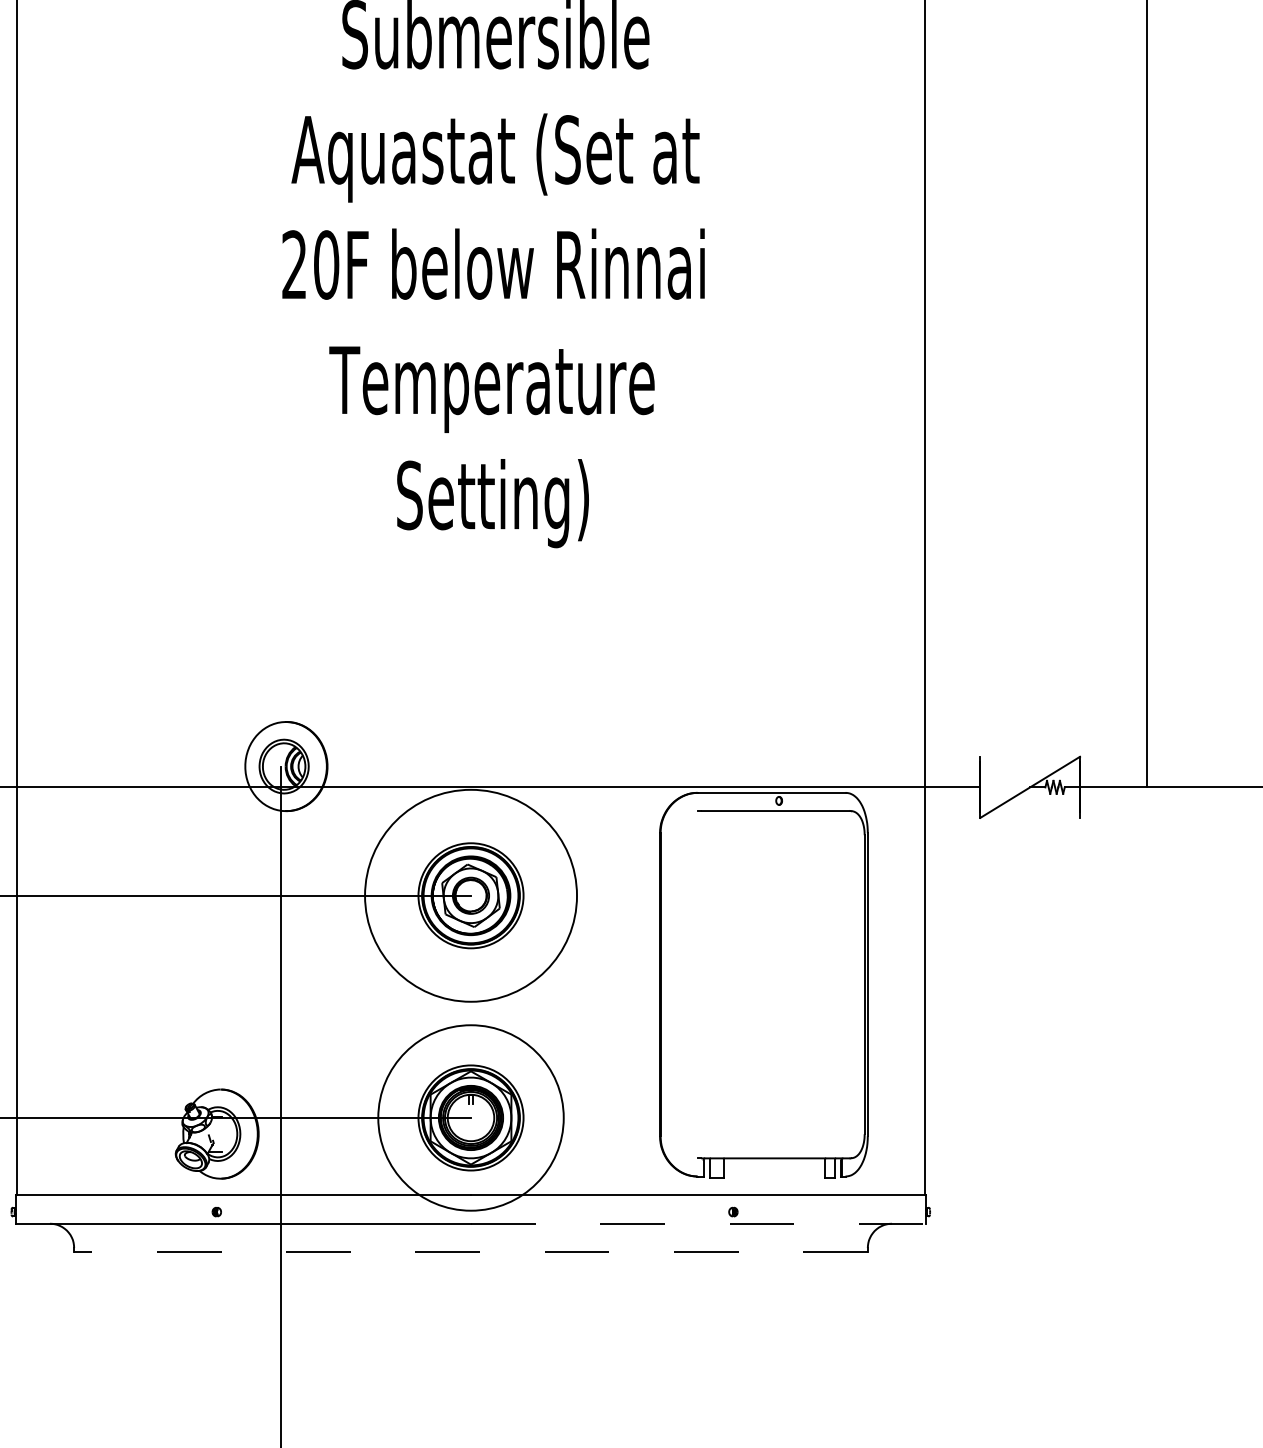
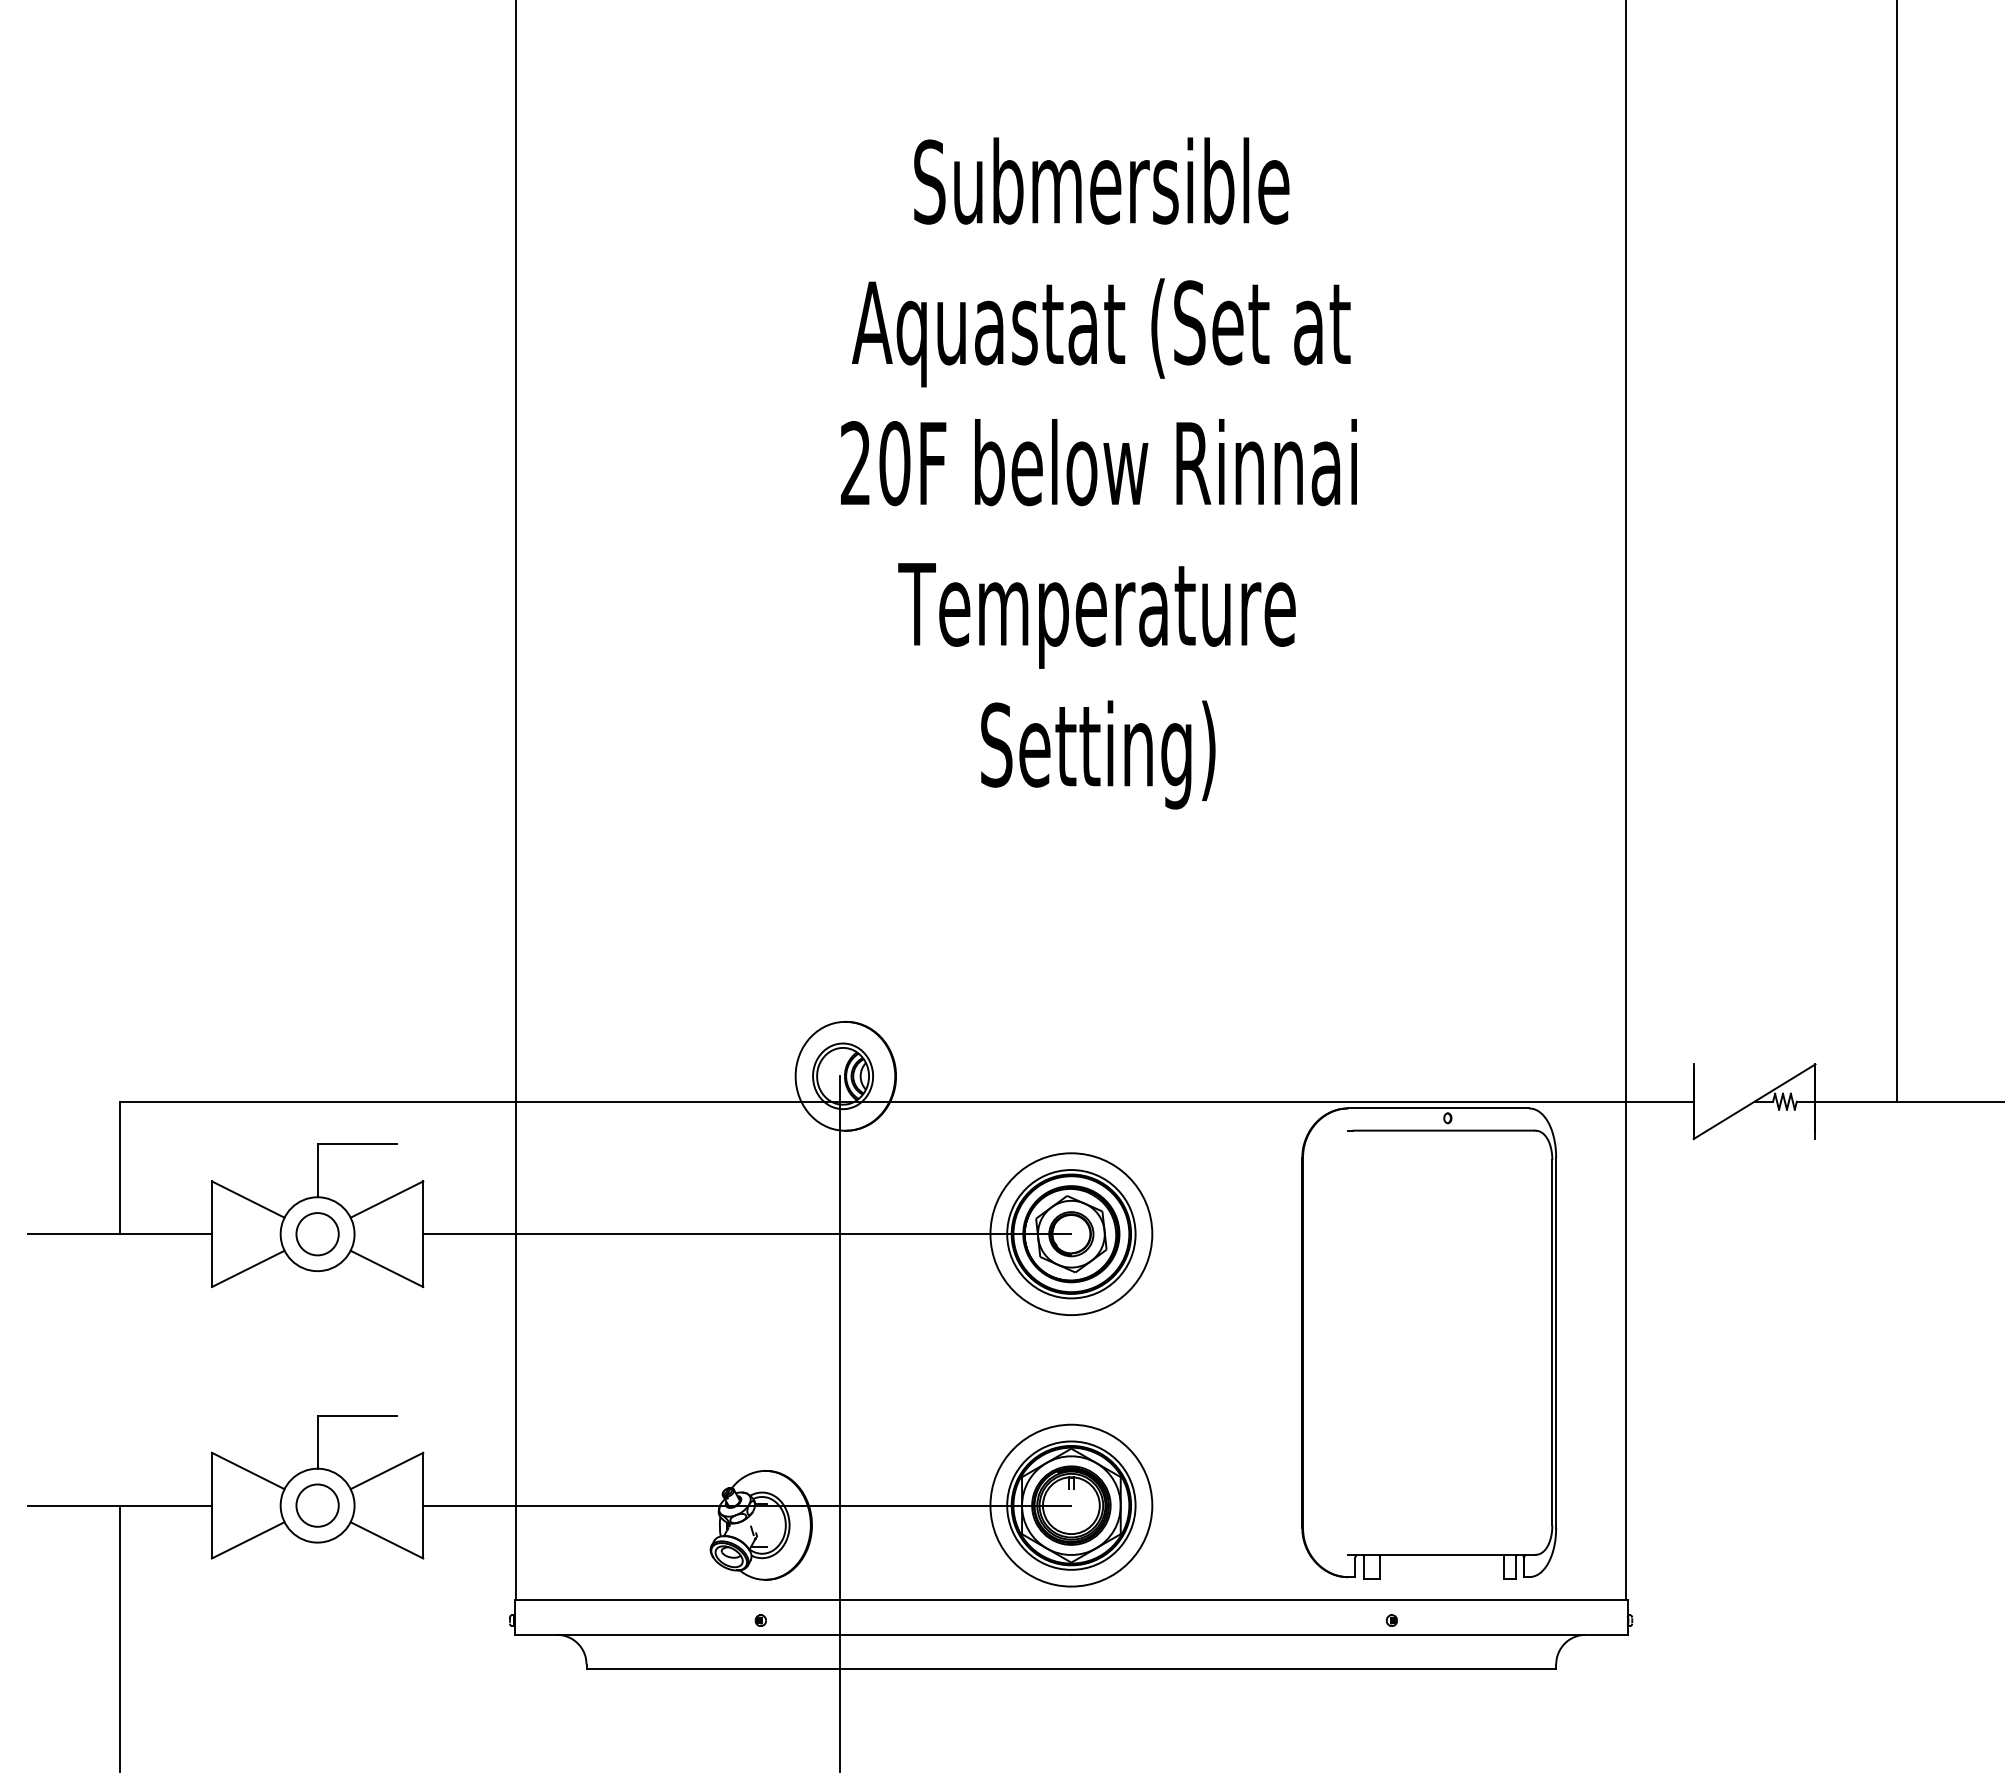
circle: (471, 896) -> (1071, 1234), size x0.62
circle: (471, 1117) -> (1071, 1505), size x0.71
line: (699, 1223) -> (1350, 1634), dashed -> solid
line: (471, 1252) -> (1071, 1669), dashed -> solid

